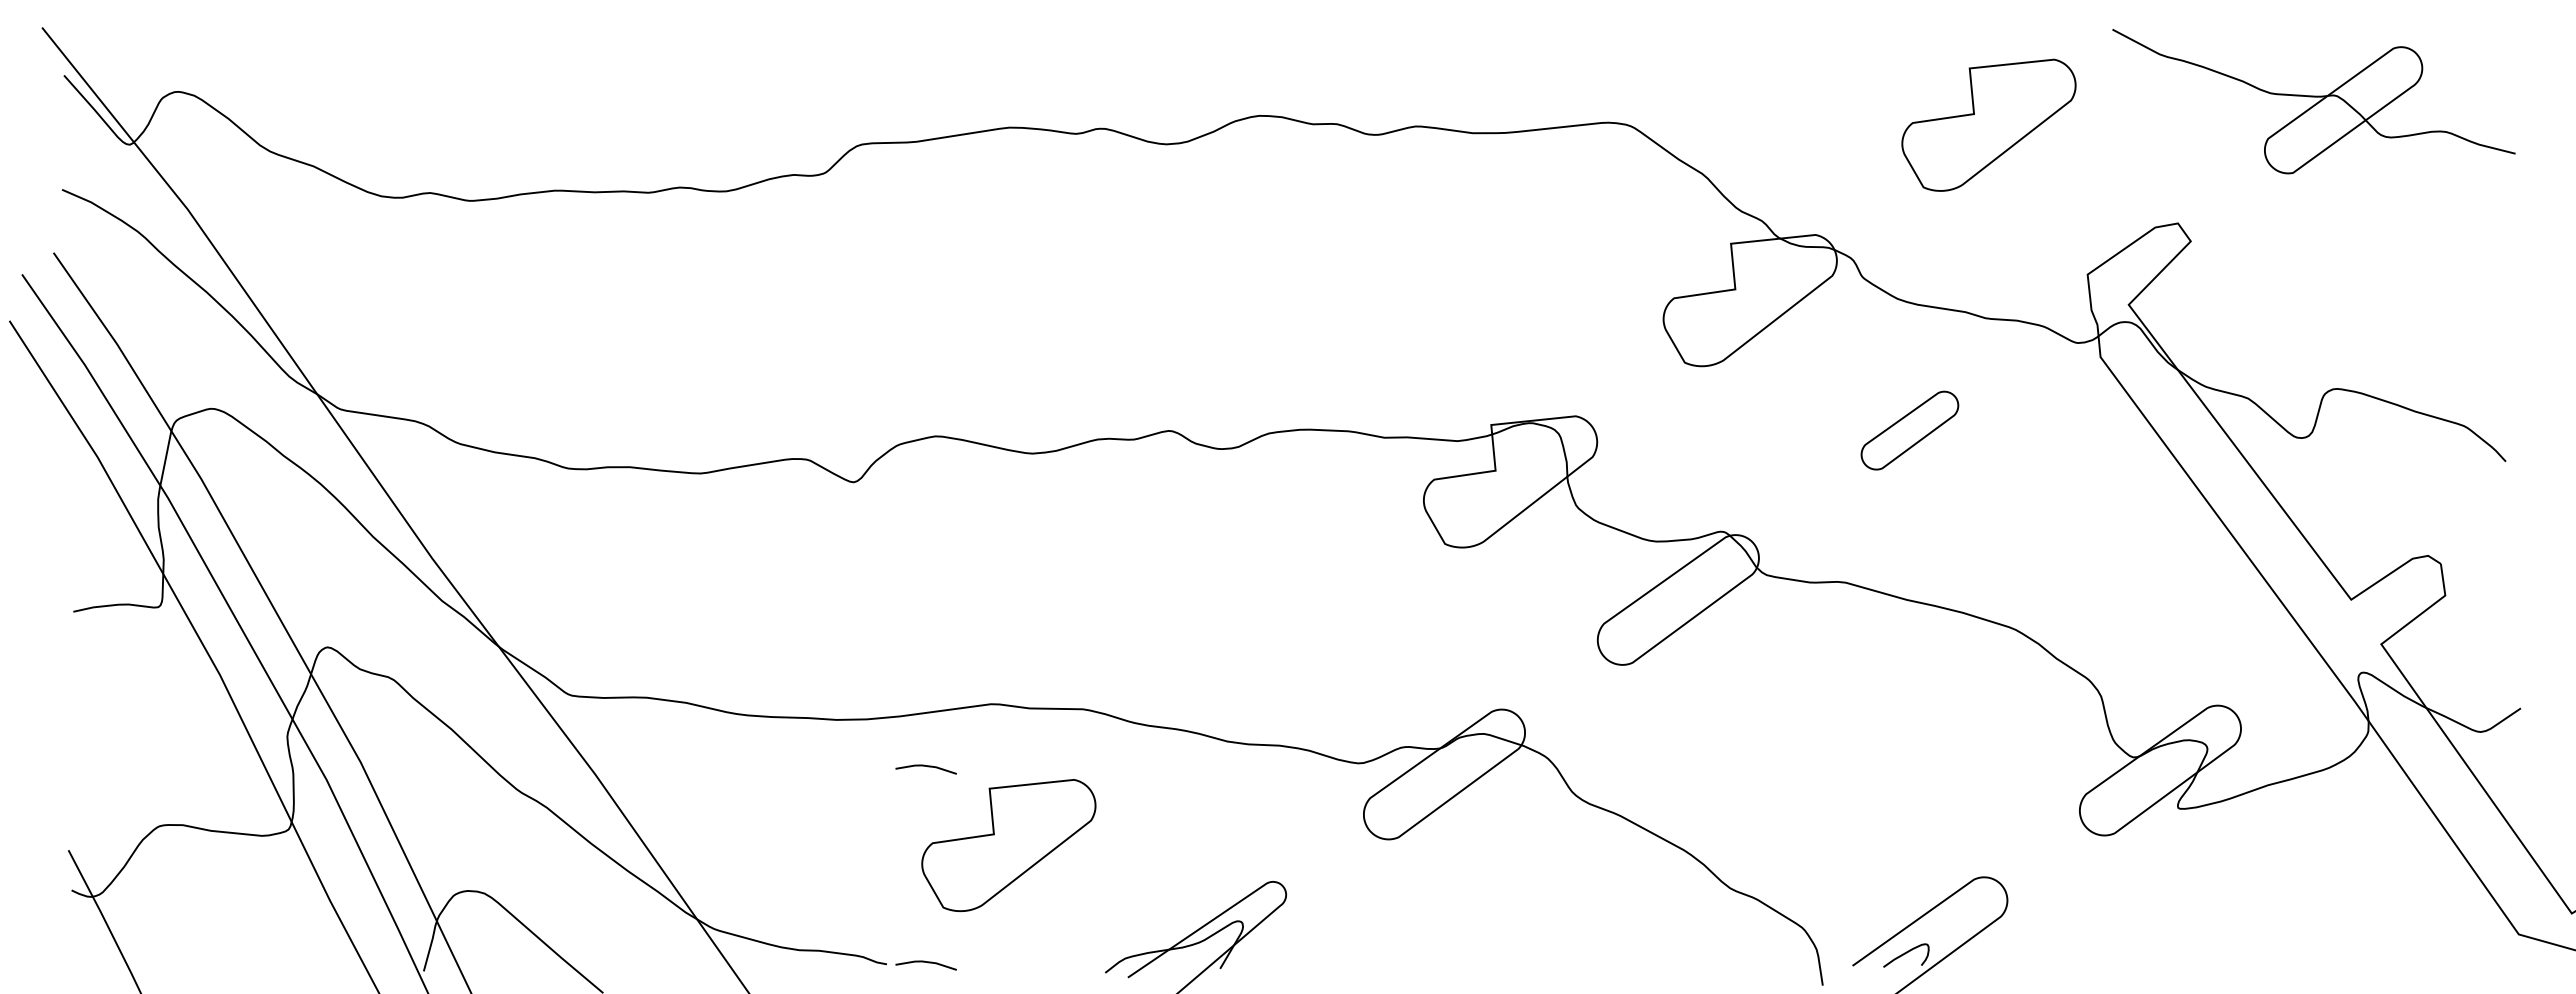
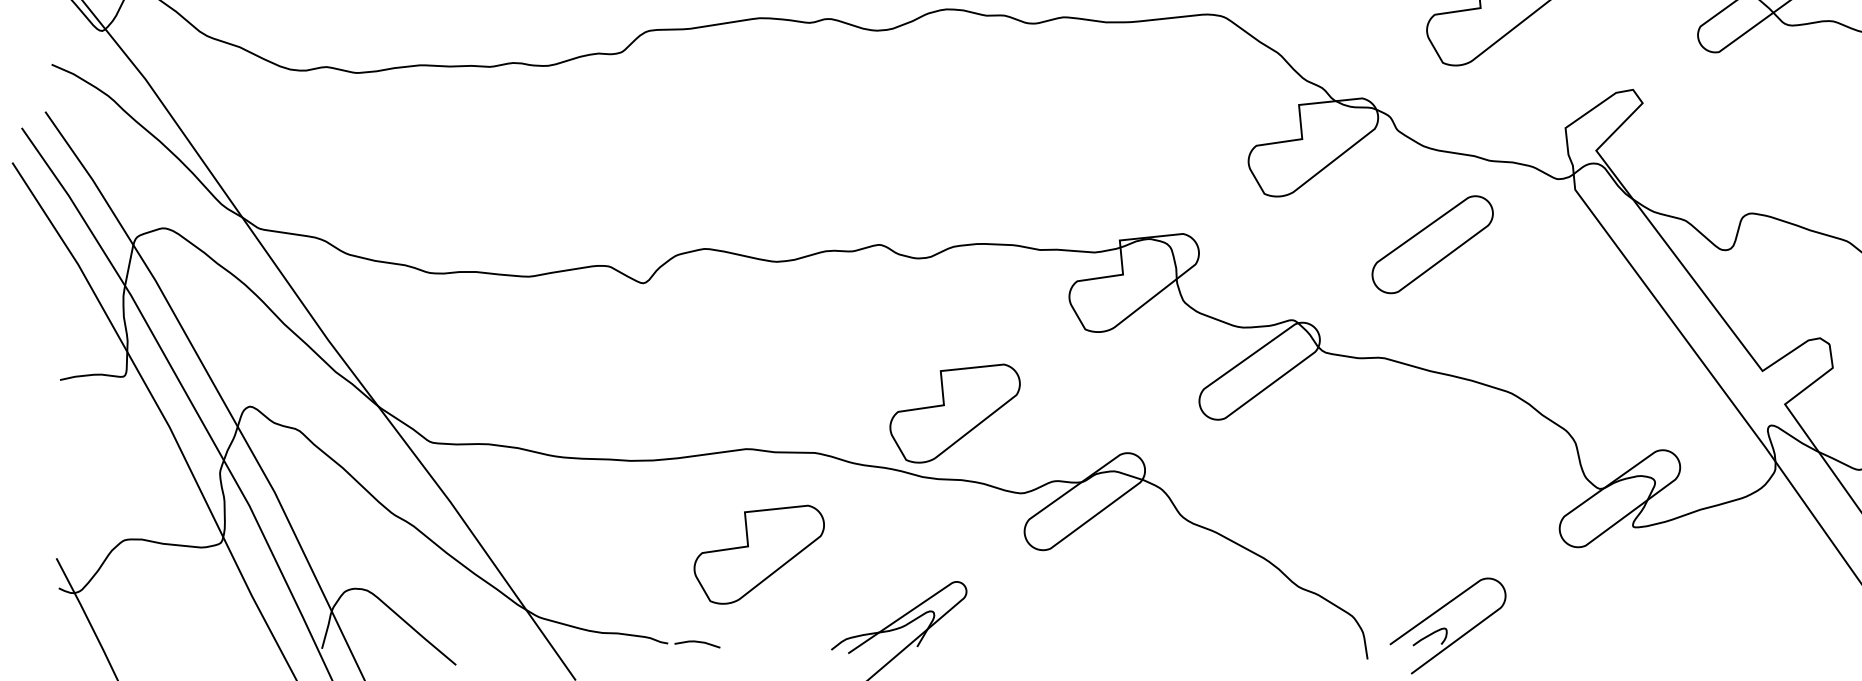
part: (1909, 430) -> (1432, 244), size x1.67
part: (1270, 656) -> (954, 413), added
line: (927, 767) -> (698, 496), removed

